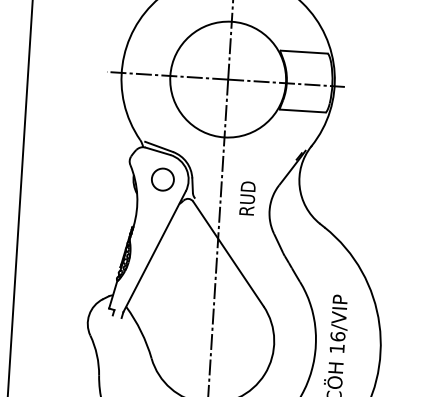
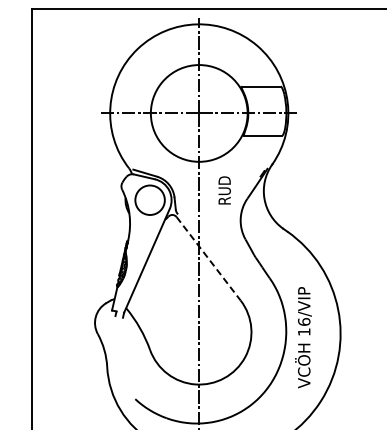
circle: (162, 179) -> (149, 200), size x1.6
text: (247, 198) -> (224, 190), moved
line: (228, 253) -> (208, 258), solid -> dashed

